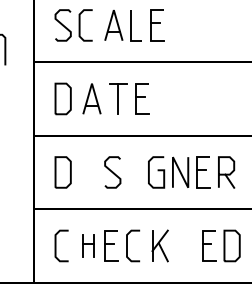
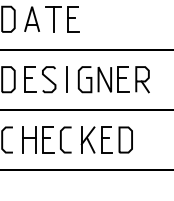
part: (89, 172) -> (30, 79), added
line: (135, 172) -> (67, 79), added
part: (88, 245) -> (29, 139), size x1.43
part: (221, 245) -> (117, 139), moved

